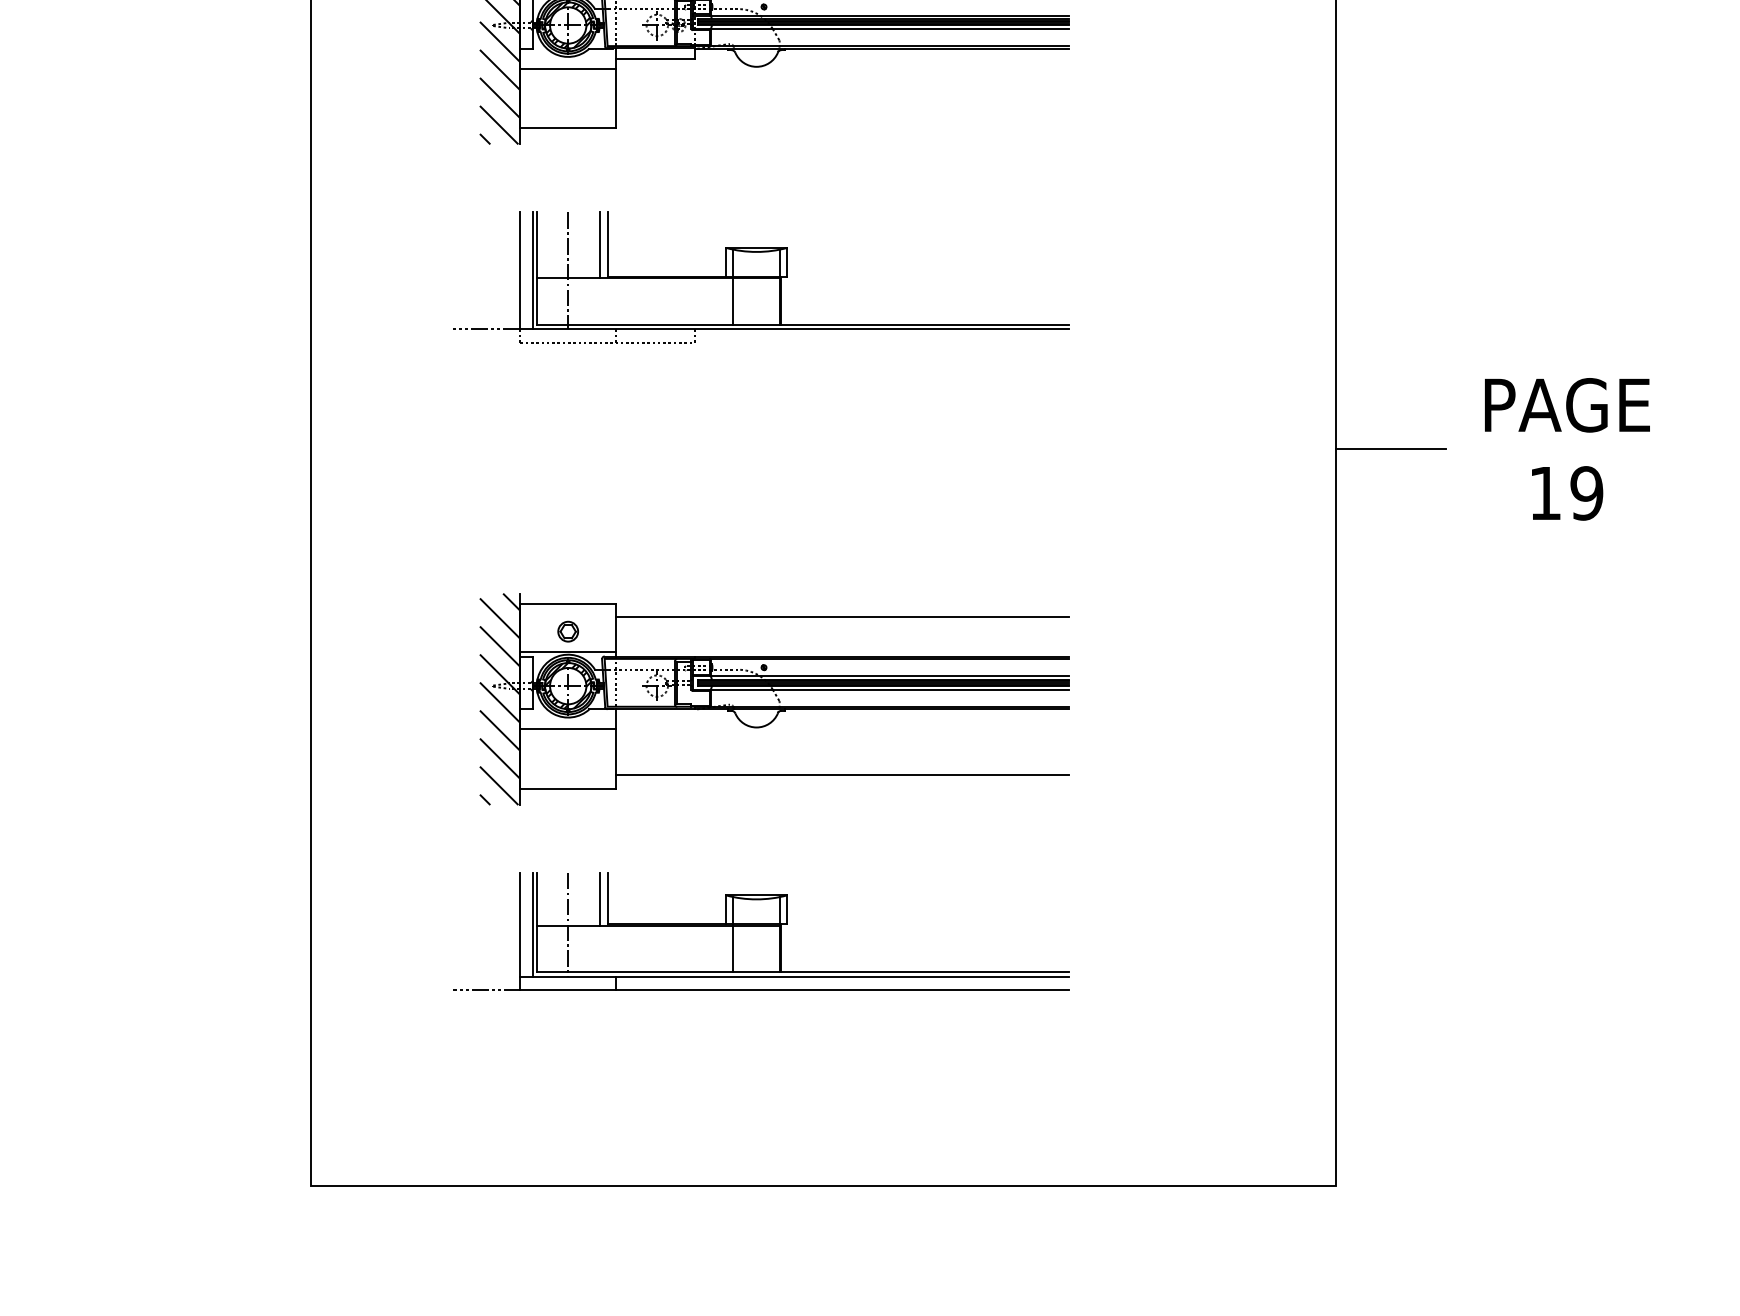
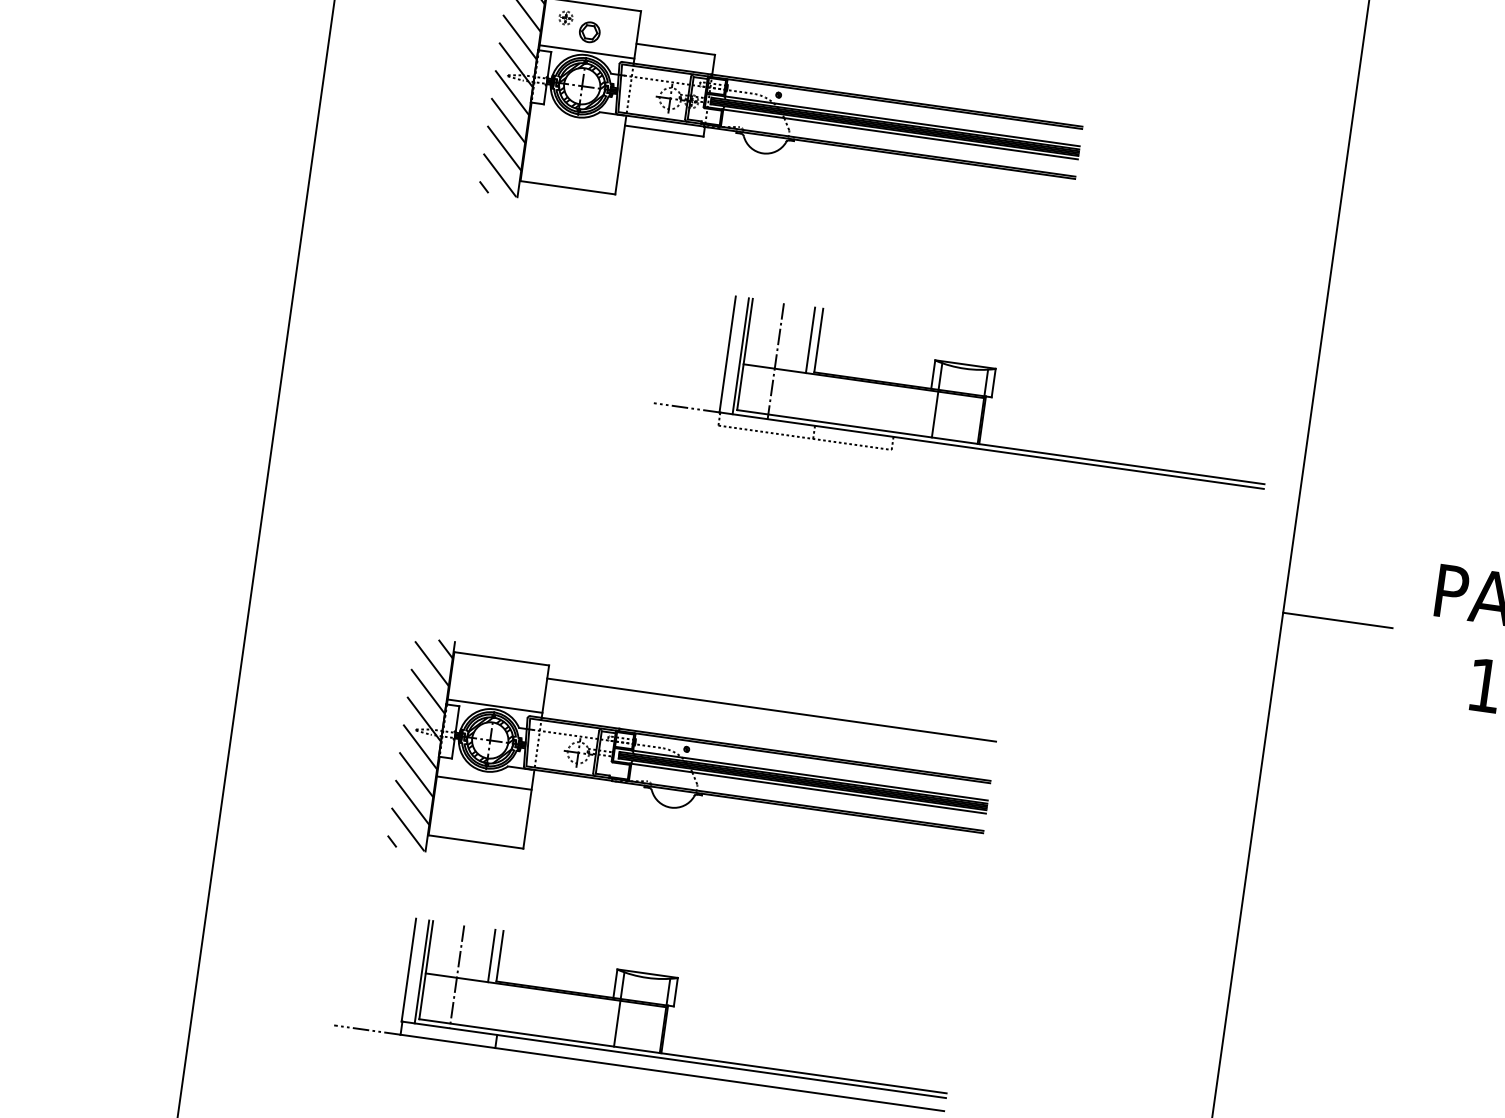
line: (568, 68) -> (576, 128), removed
part: (761, 277) -> (966, 394), moved
part: (567, 631) -> (497, 686), removed
line: (842, 775) -> (749, 867), removed

